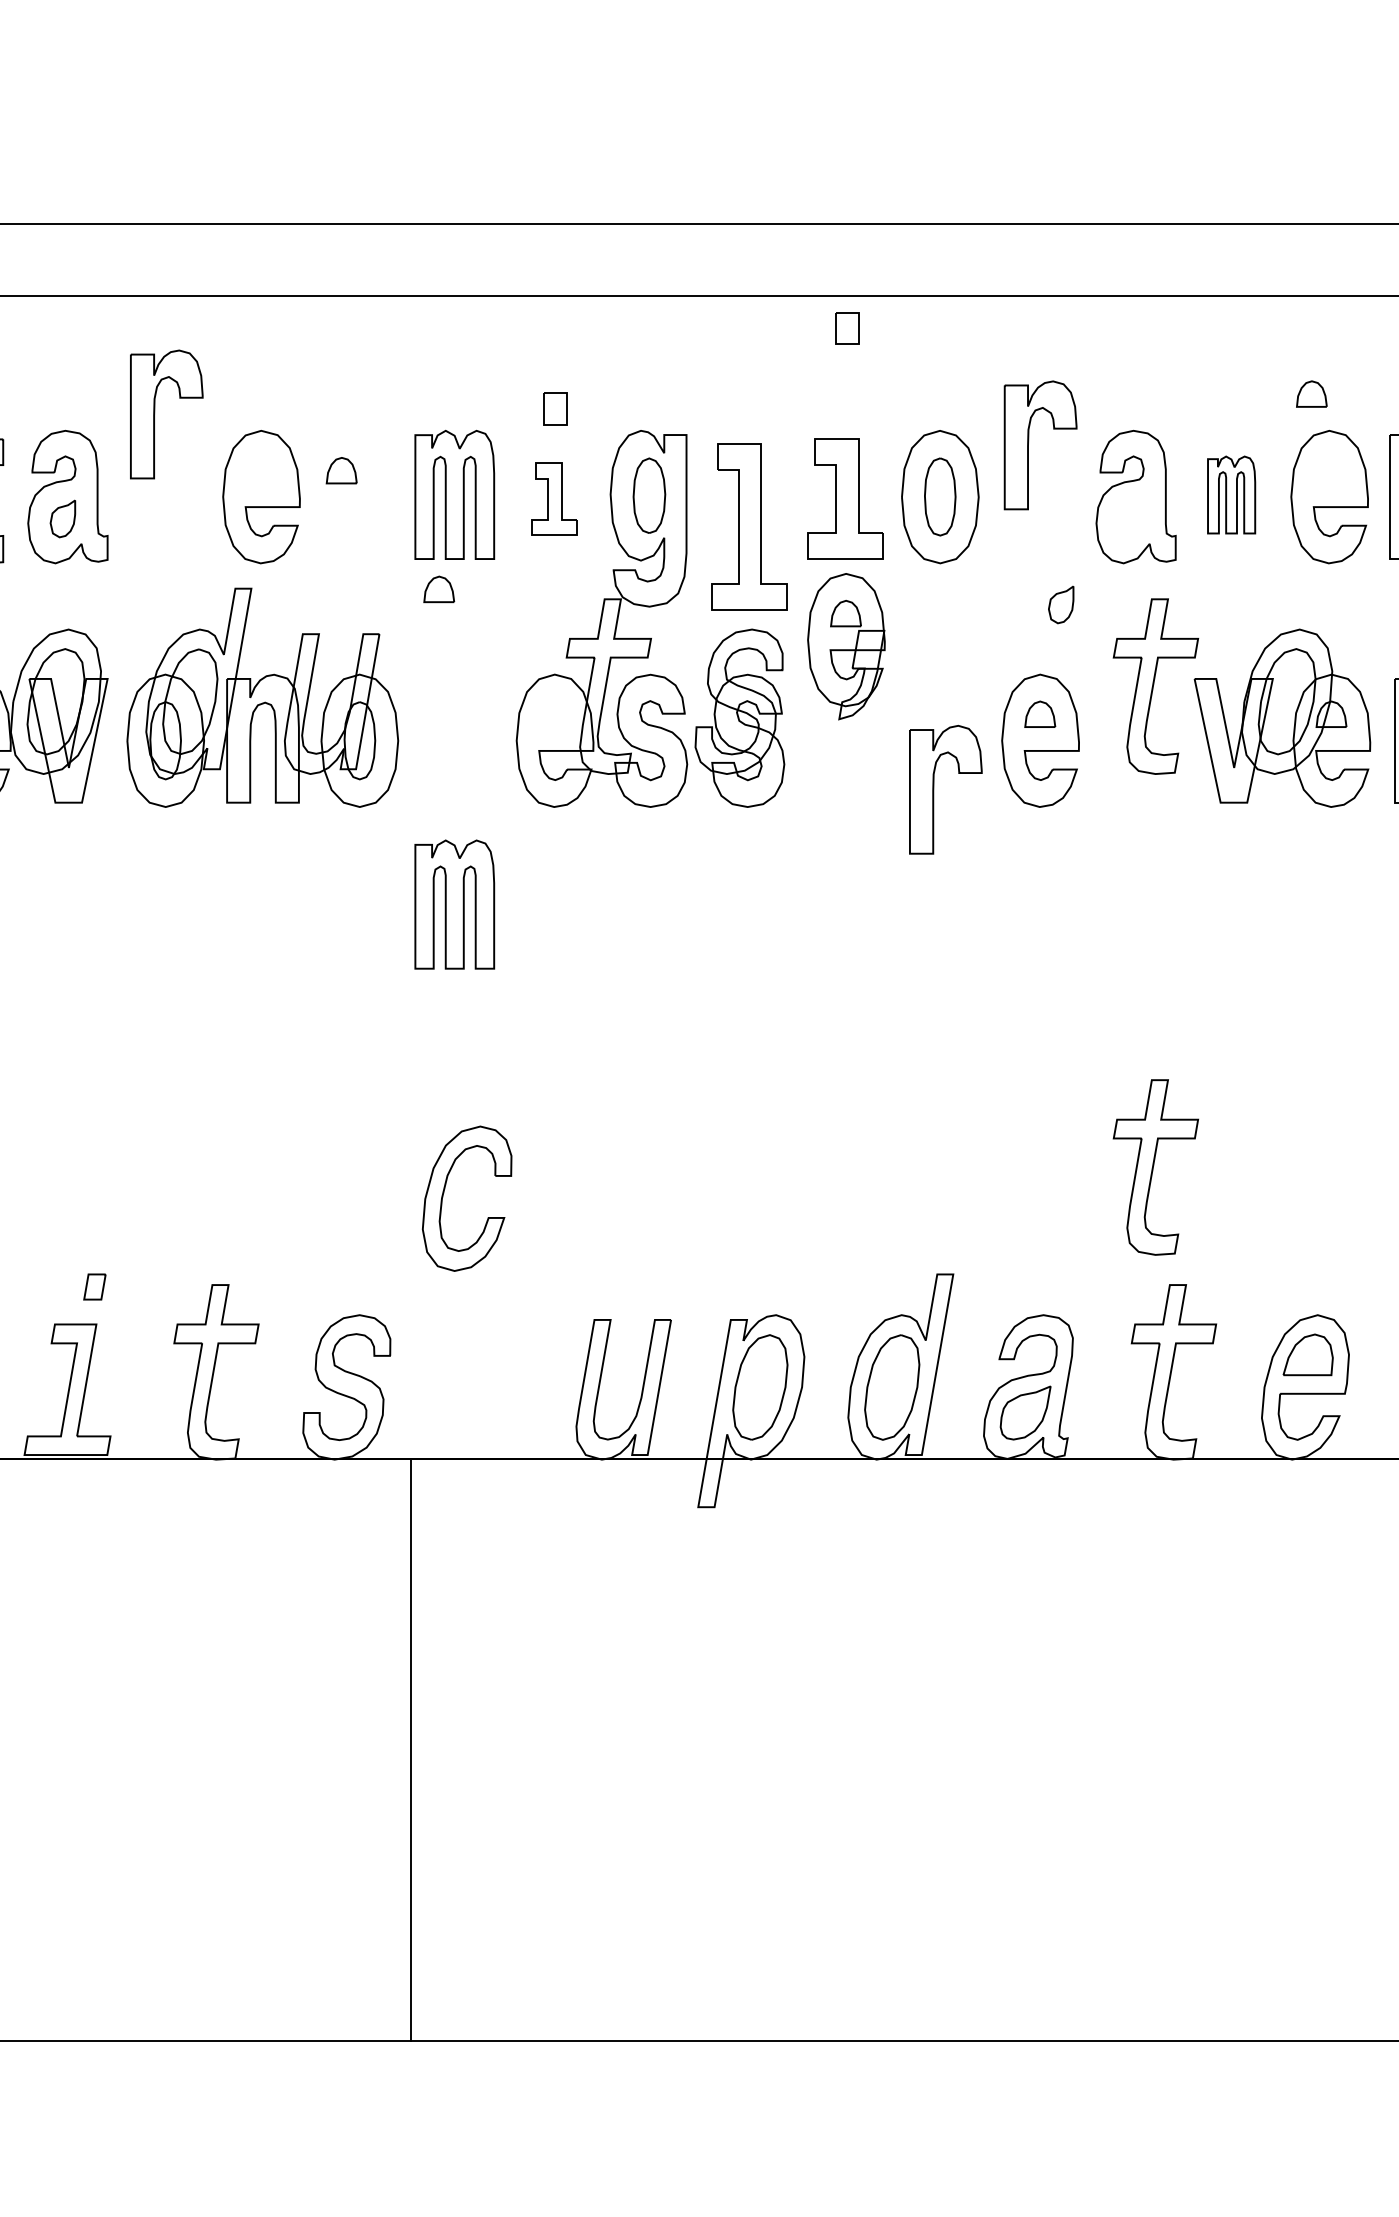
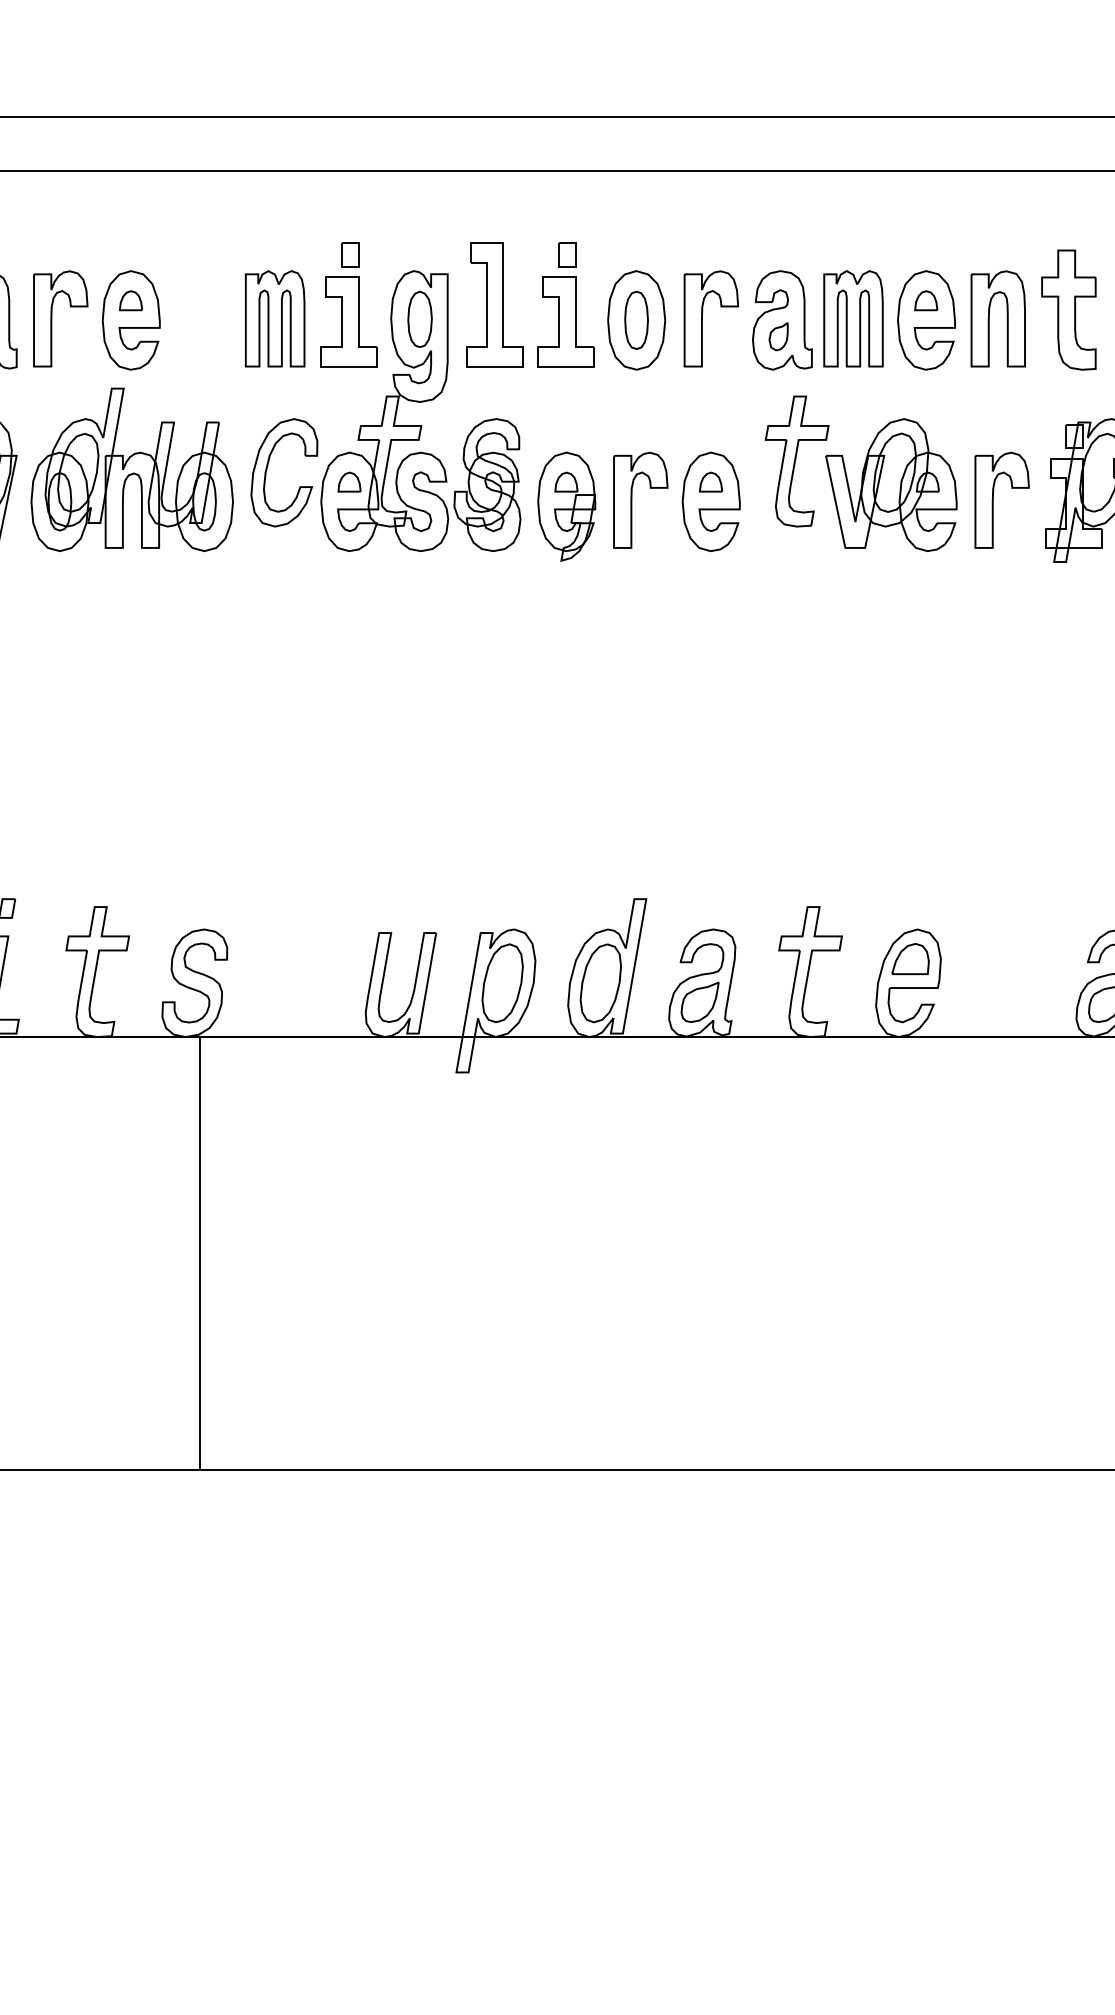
part: (847, 327) -> (567, 254), moved
part: (1312, 393) -> (926, 300), moved
part: (155, 413) -> (52, 318), moved
part: (1028, 444) -> (702, 318), moved
part: (341, 470) -> (130, 300), moved
part: (1231, 494) -> (853, 318), size x1.67
part: (553, 498) -> (348, 321), size x1.67
part: (749, 526) -> (494, 304), moved
part: (439, 588) -> (349, 481), moved
part: (1061, 604) -> (778, 336), moved
part: (846, 646) -> (566, 506), moved
part: (934, 788) -> (632, 499), moved
part: (455, 904) -> (275, 623), removed
part: (1155, 1167) -> (796, 819), removed
part: (444, 1195) -> (267, 470), moved
line: (410, 1749) -> (199, 1252), moved

